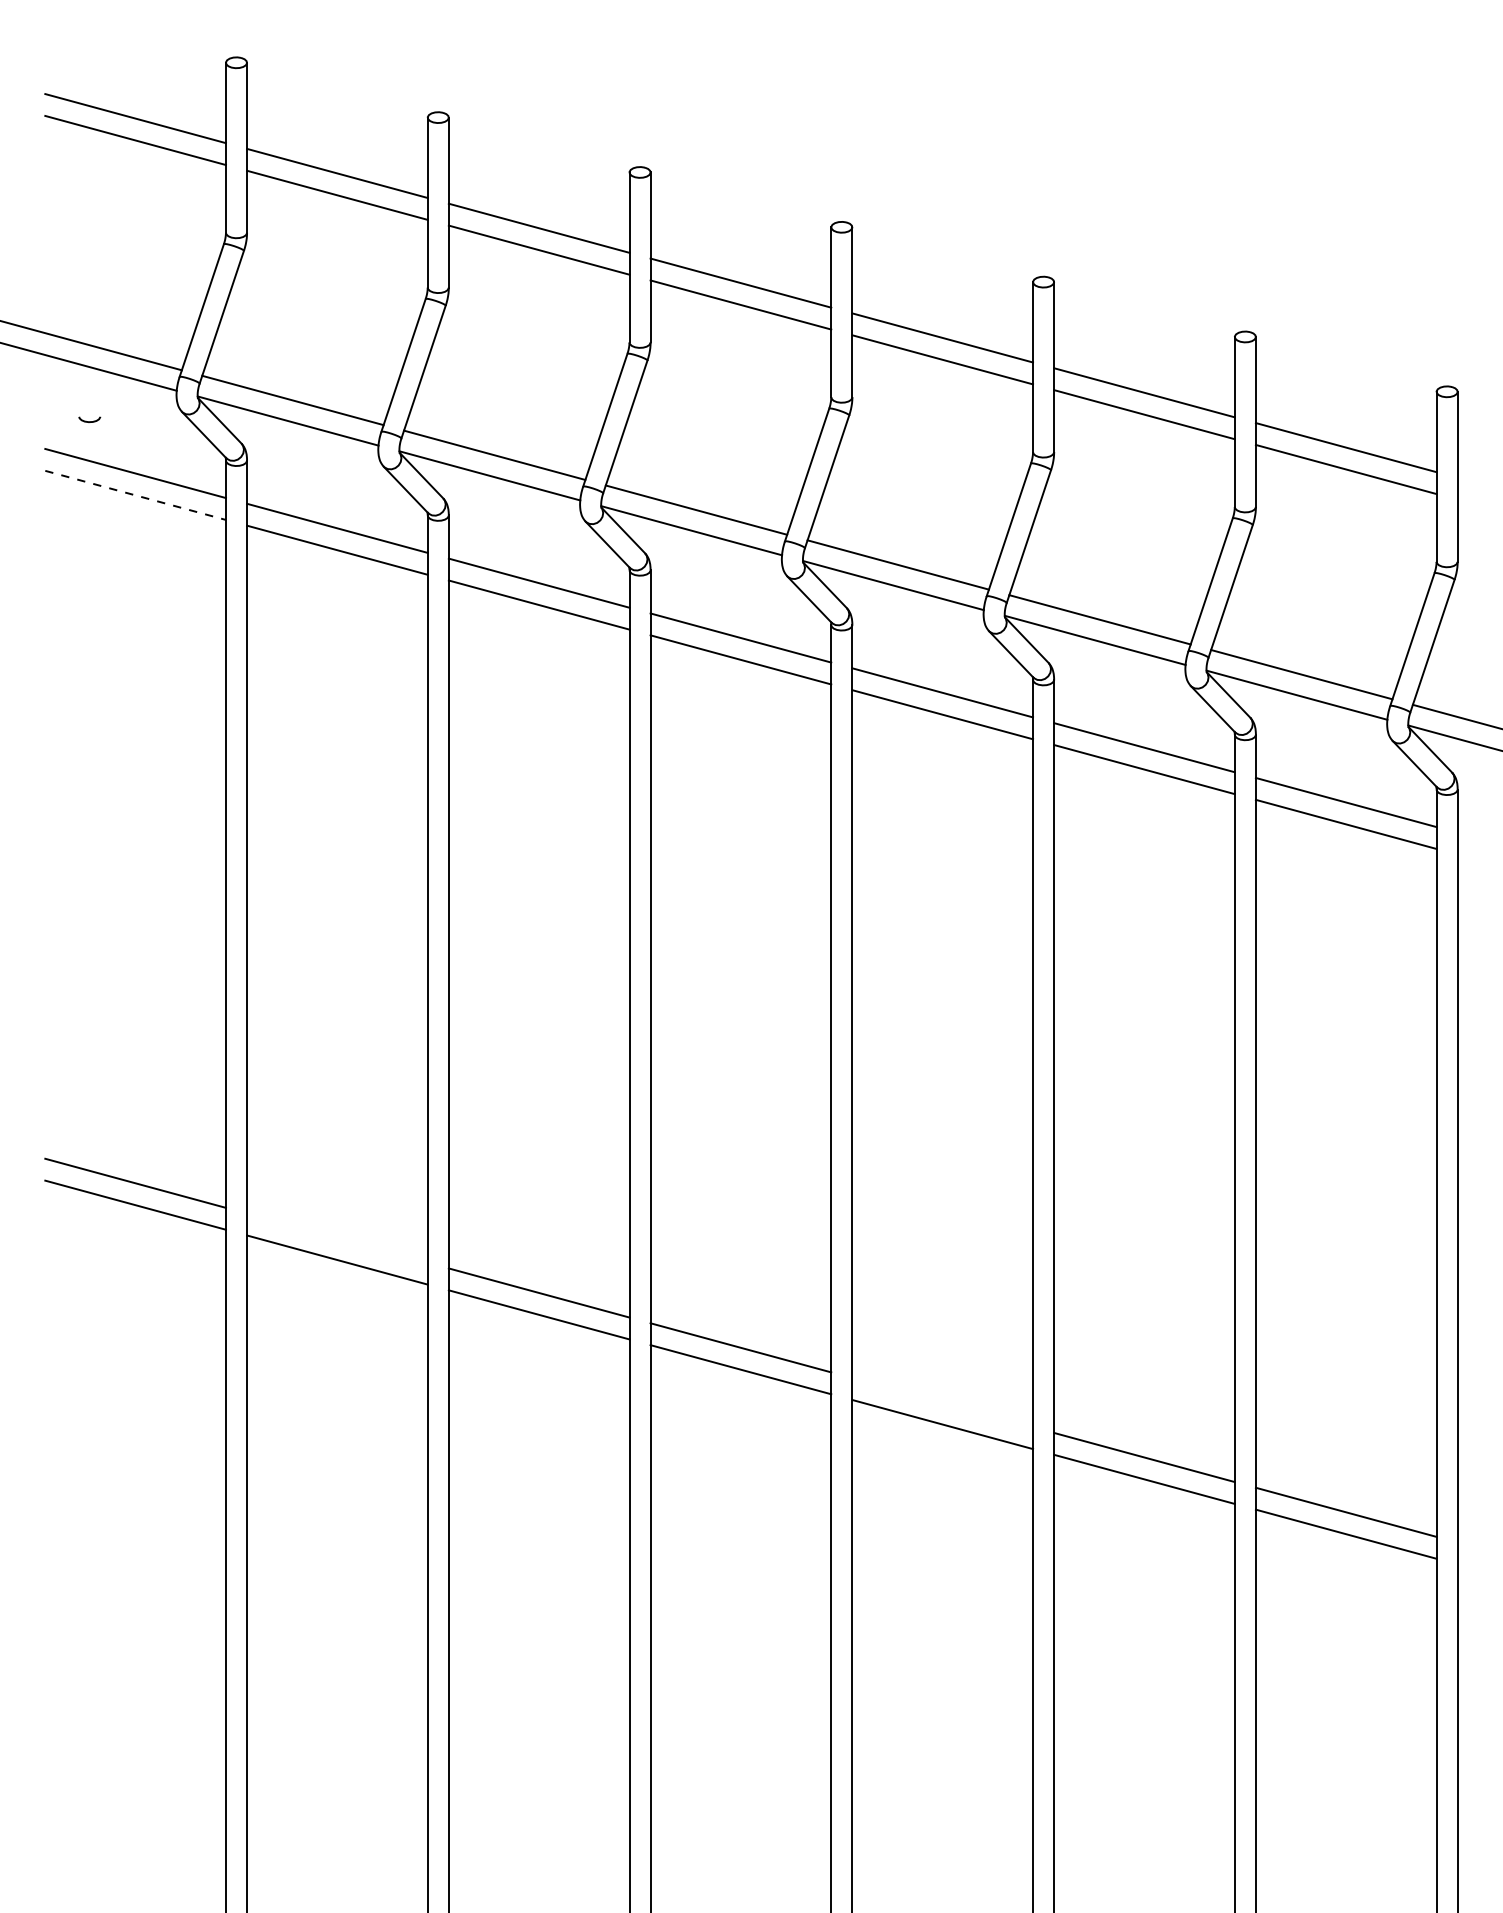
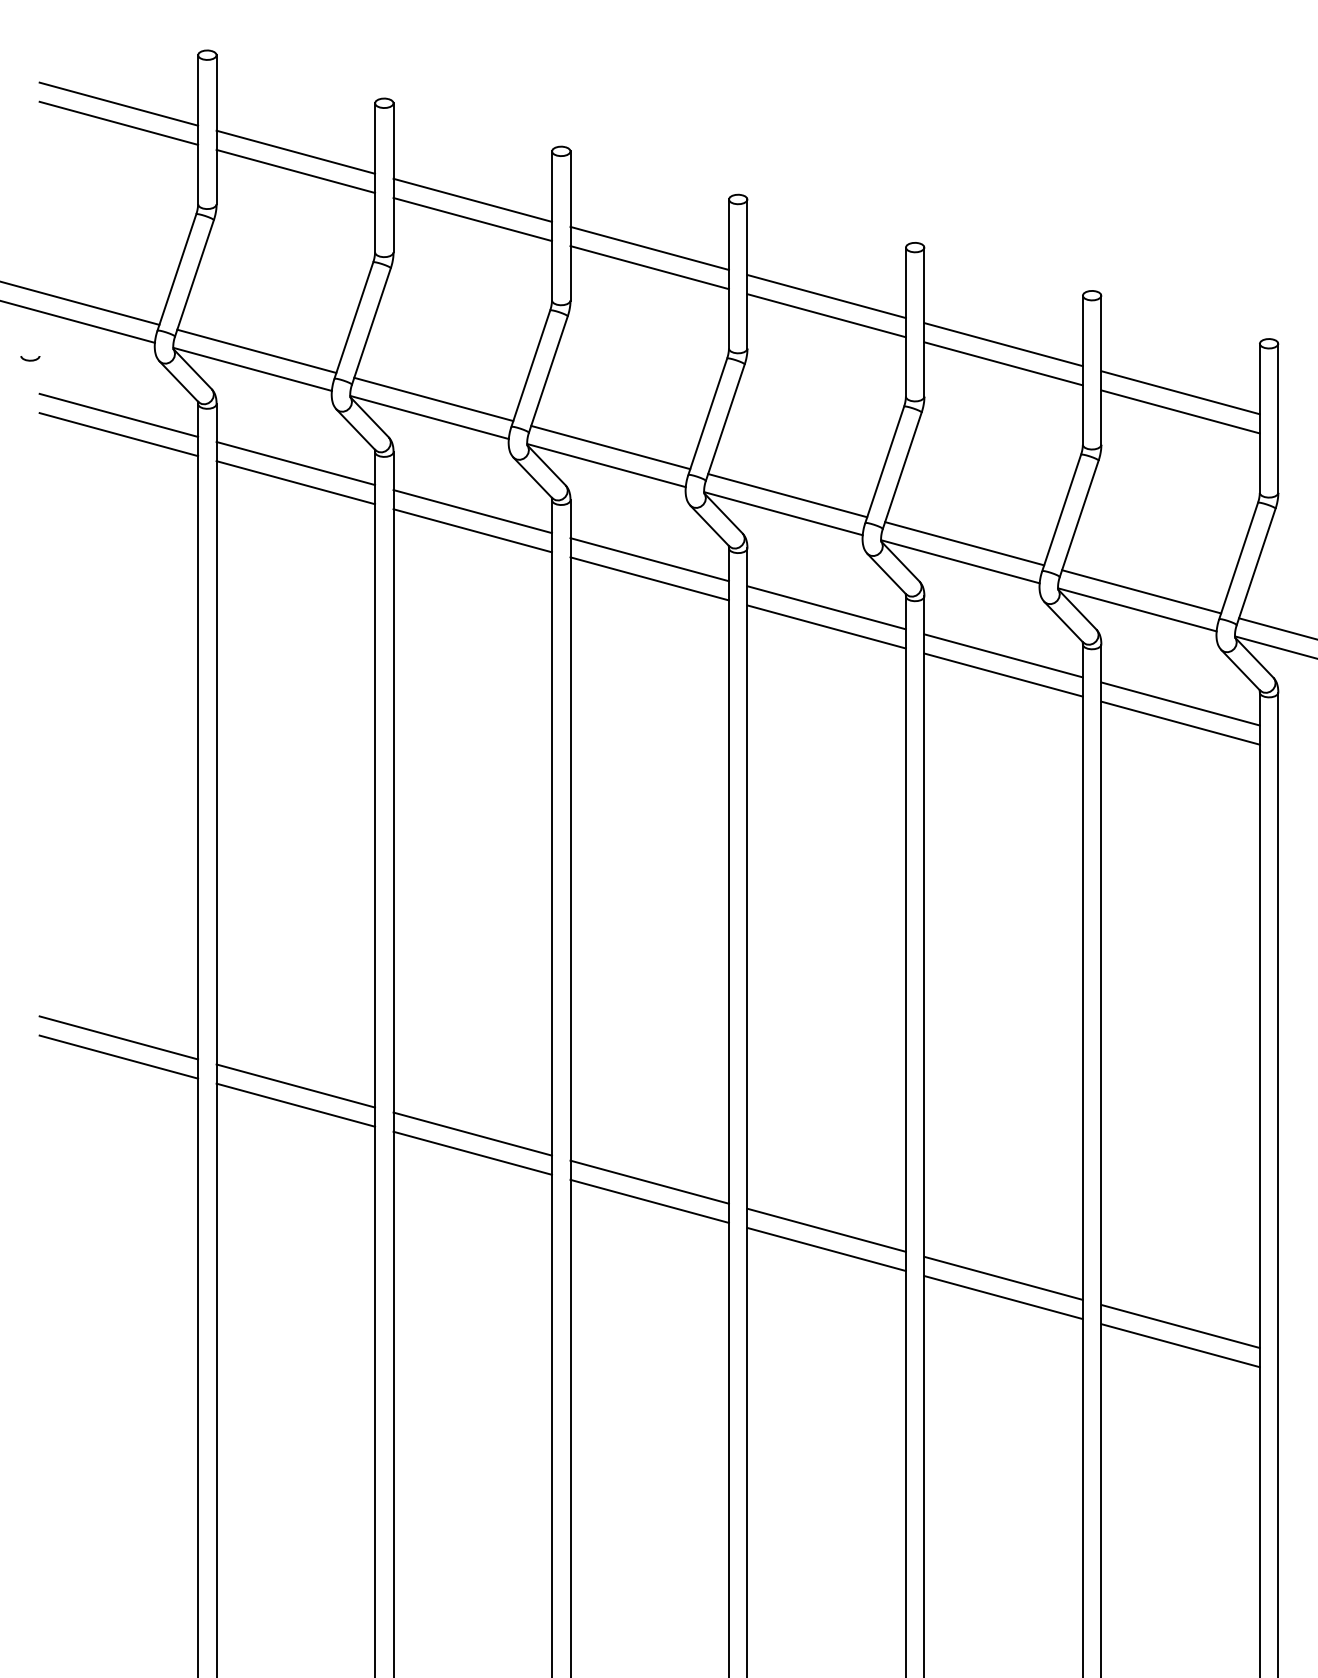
curve: (89, 421) -> (30, 360), moved
line: (135, 495) -> (118, 434), dashed -> solid
line: (337, 1237) -> (295, 1085), added
line: (942, 1402) -> (826, 1230), added

